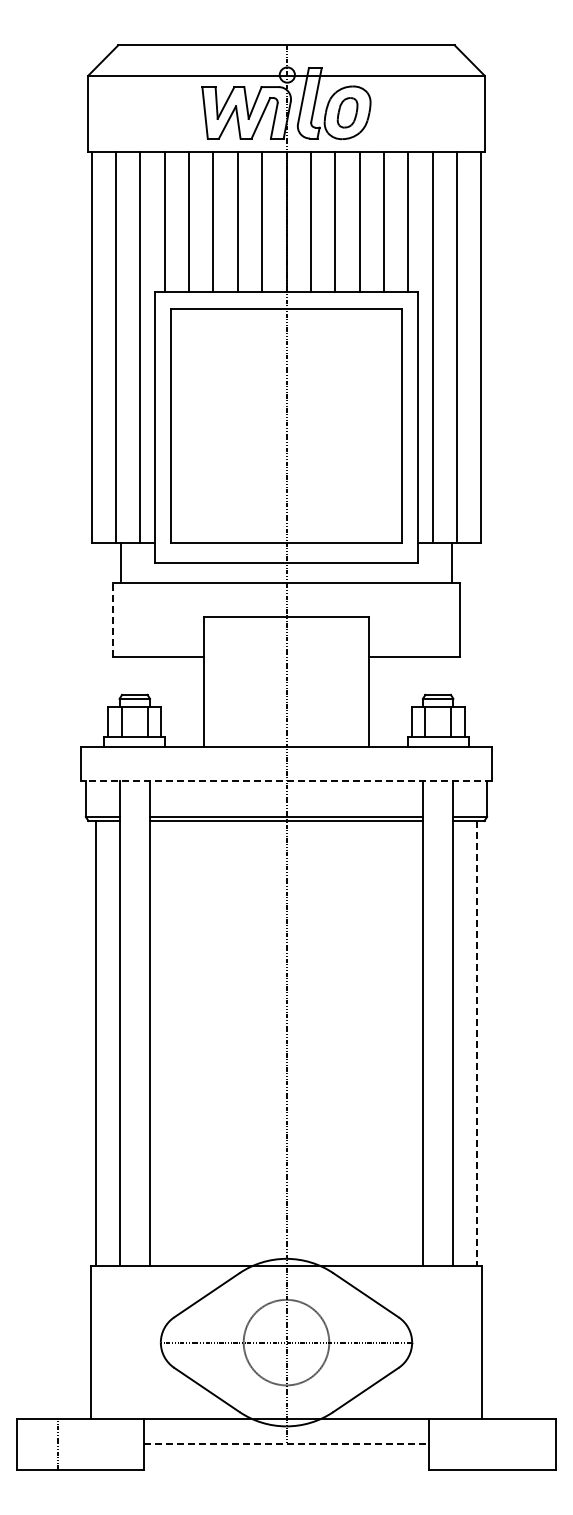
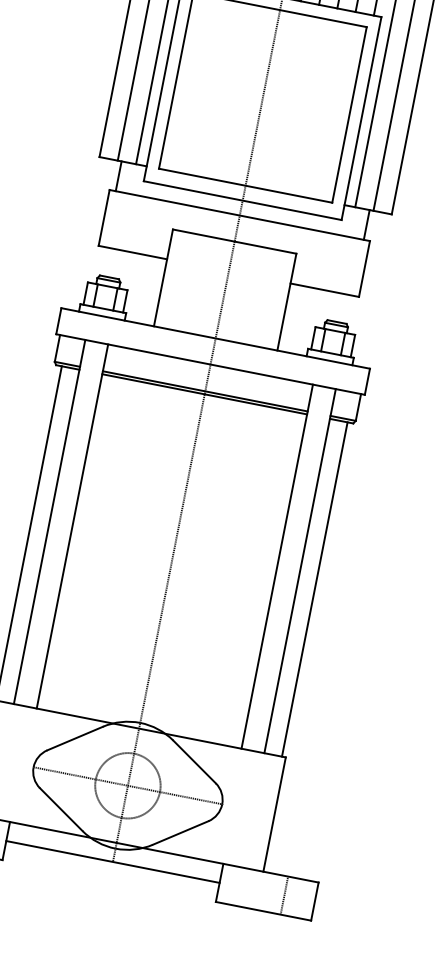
line: (113, 619) -> (104, 217), dashed -> solid
line: (286, 781) -> (210, 364), dashed -> solid
line: (476, 1043) -> (314, 589), dashed -> solid
line: (514, 1443) -> (284, 895), added
line: (286, 1444) -> (112, 862), dashed -> solid

